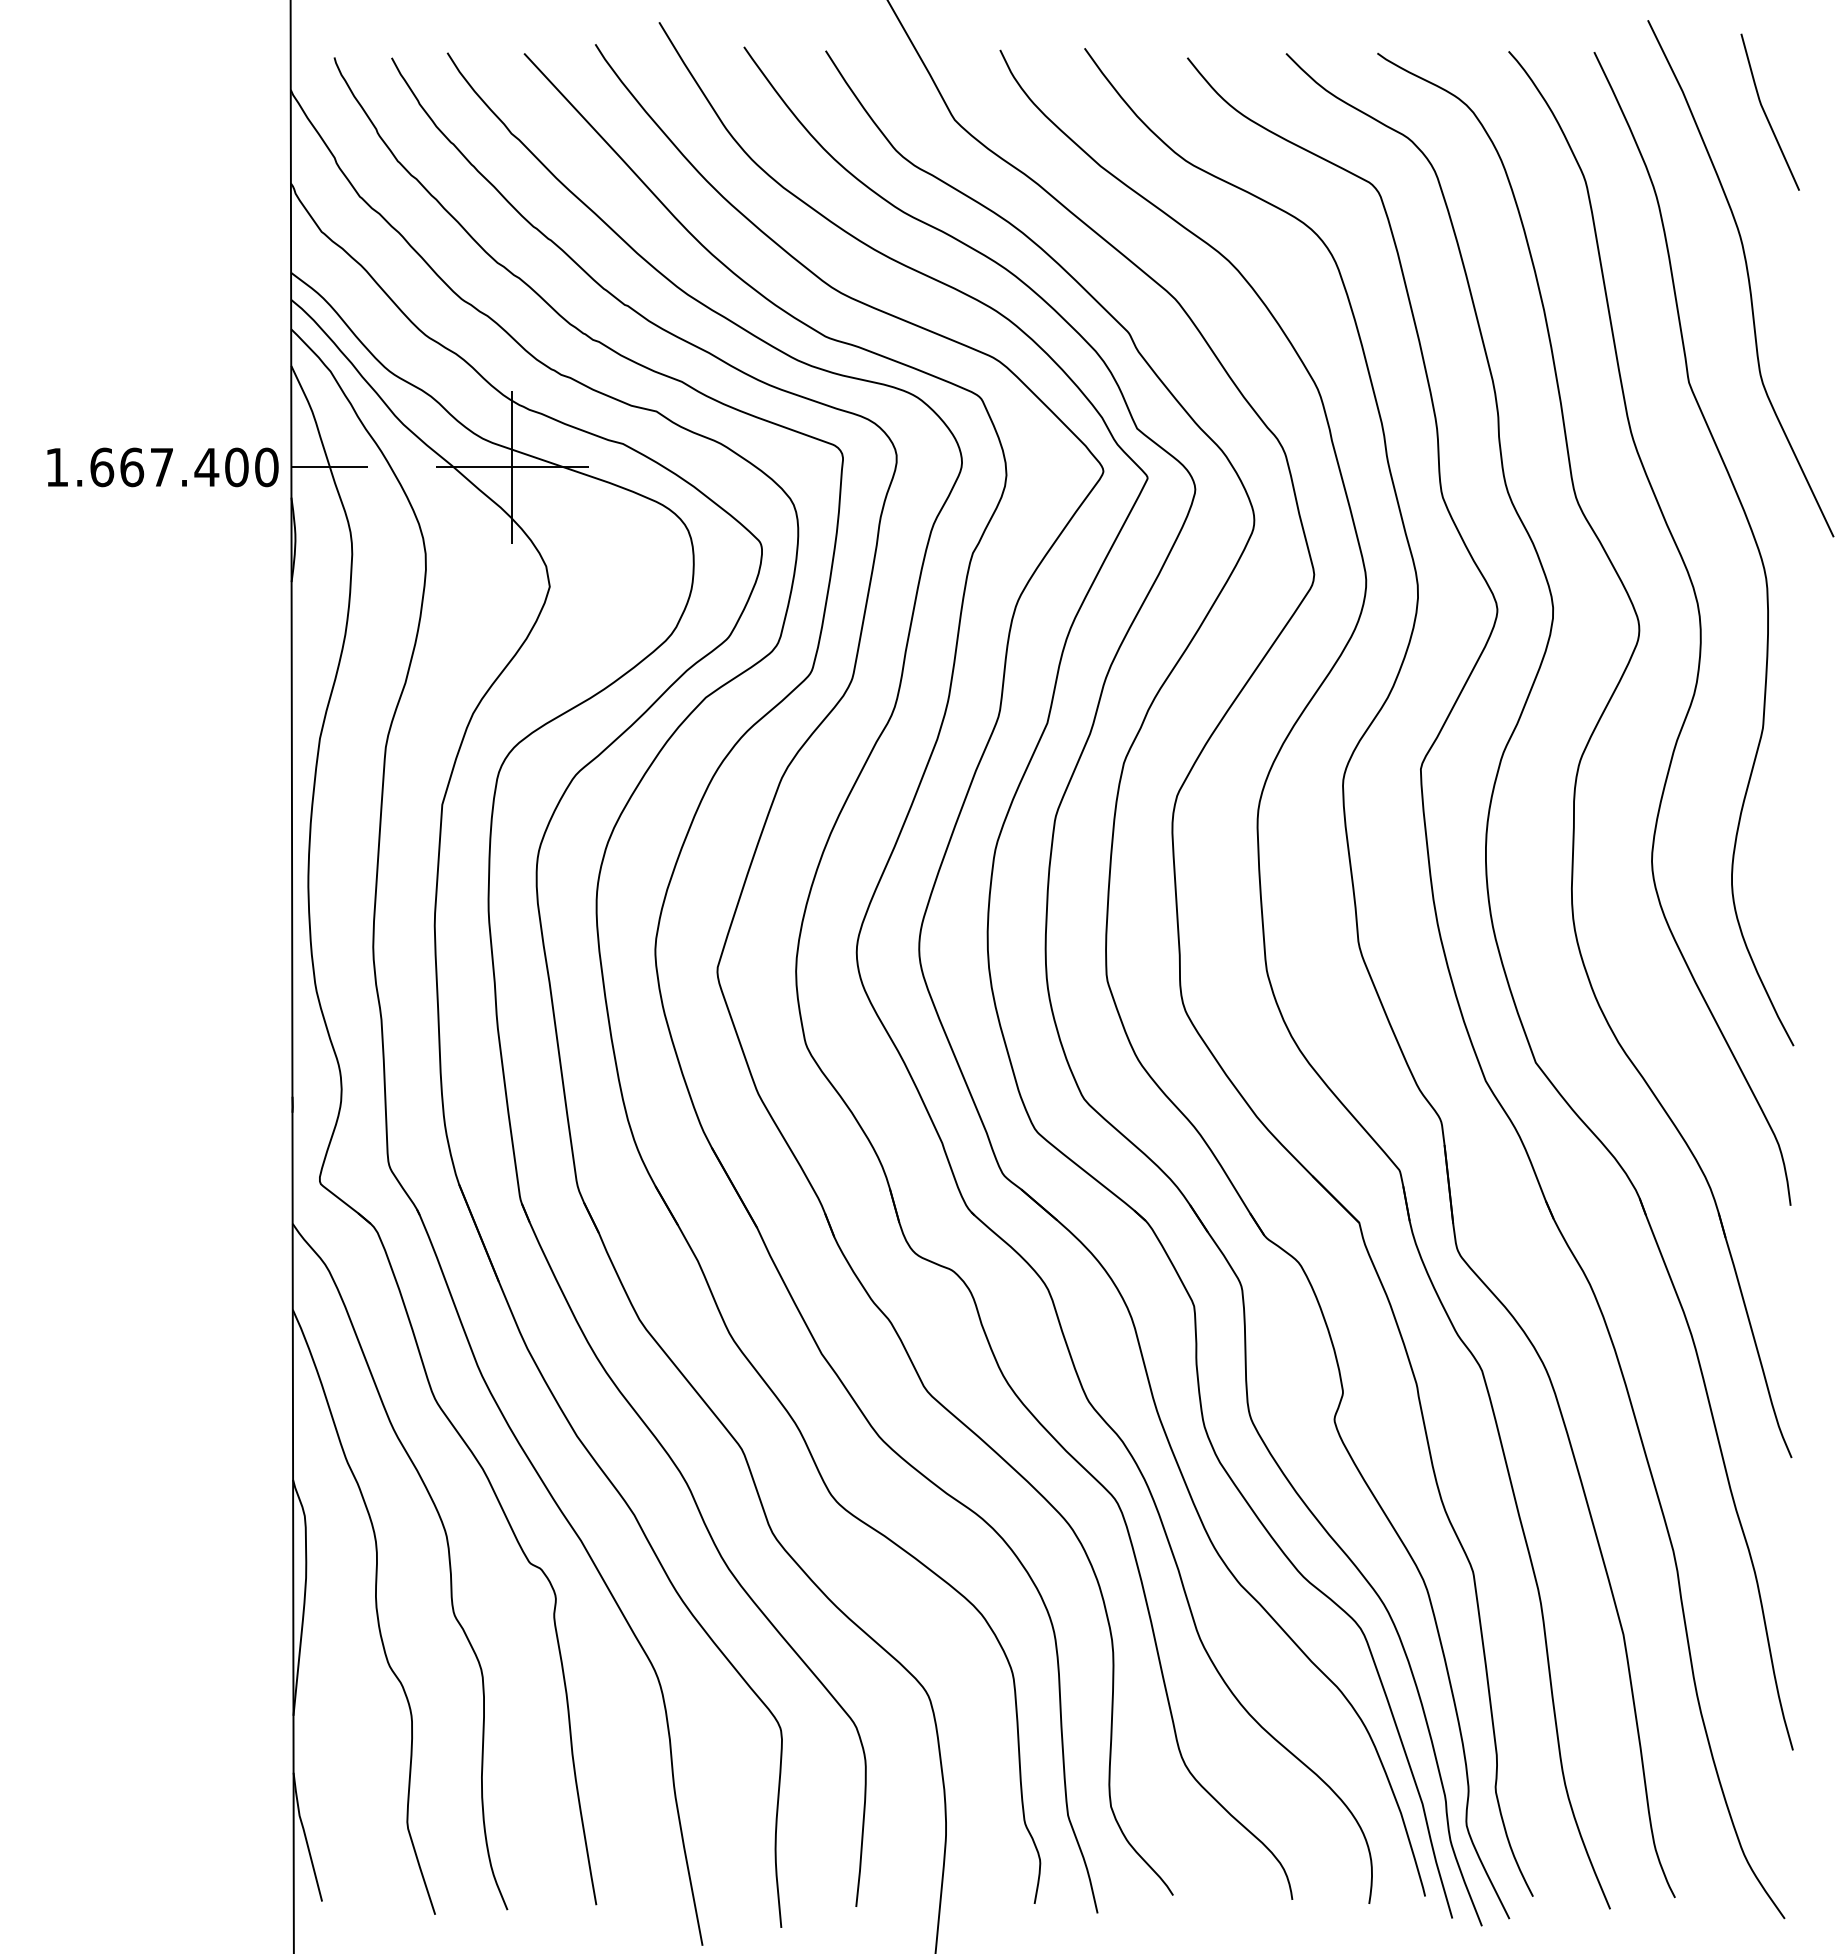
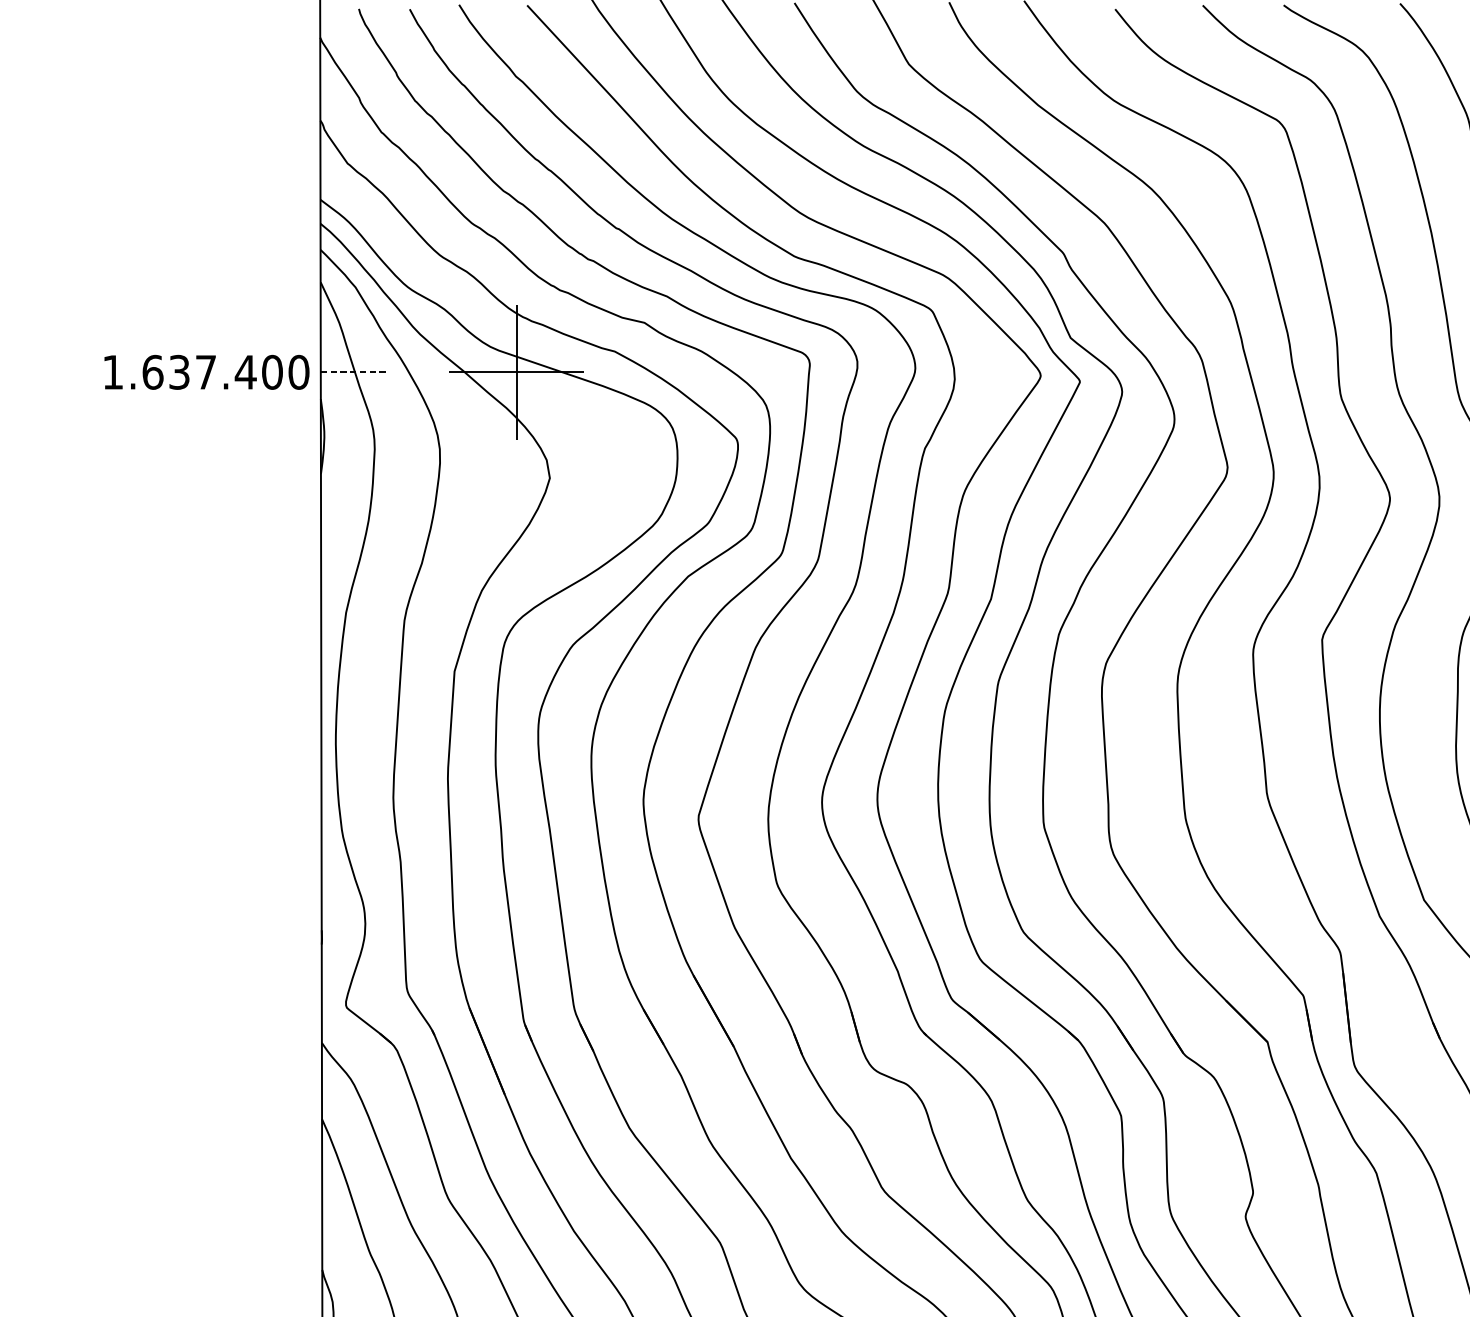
text: (132, 467) -> (179, 372), 1.667.400 -> 1.637.400
line: (330, 467) -> (355, 372), solid -> dashed

